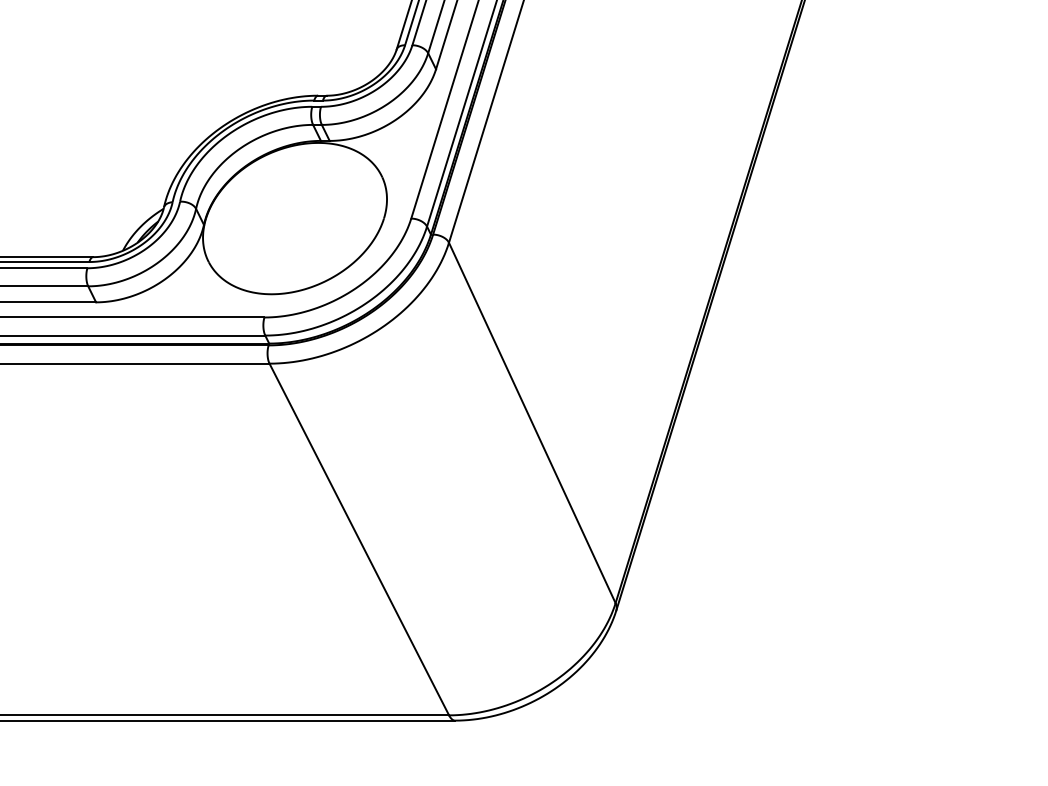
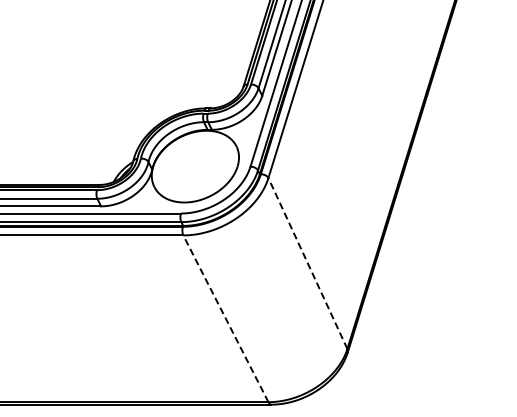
line: (531, 422) -> (307, 263), solid -> dashed
line: (358, 538) -> (225, 318), solid -> dashed

